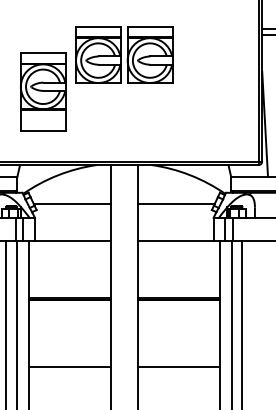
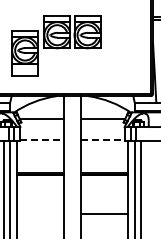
line: (72, 240) -> (42, 140), solid -> dashed
line: (177, 240) -> (103, 140), solid -> dashed
line: (69, 367) -> (40, 214), removed

